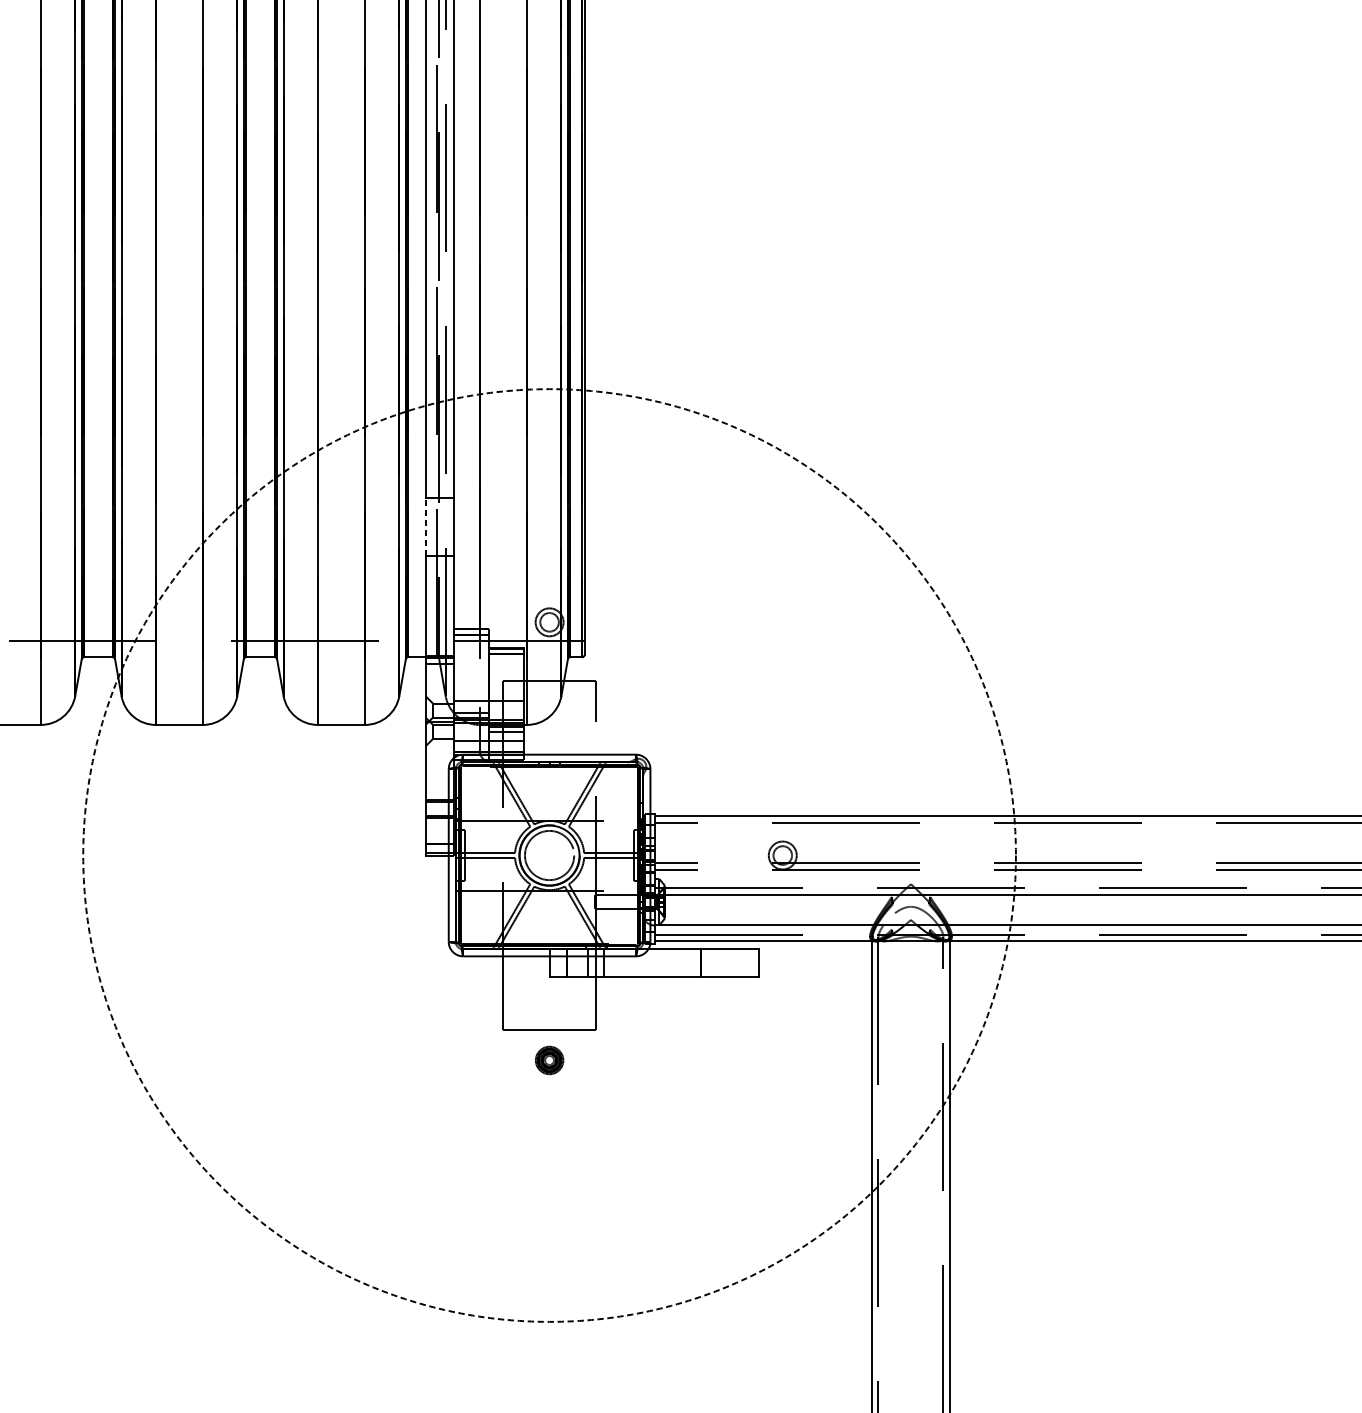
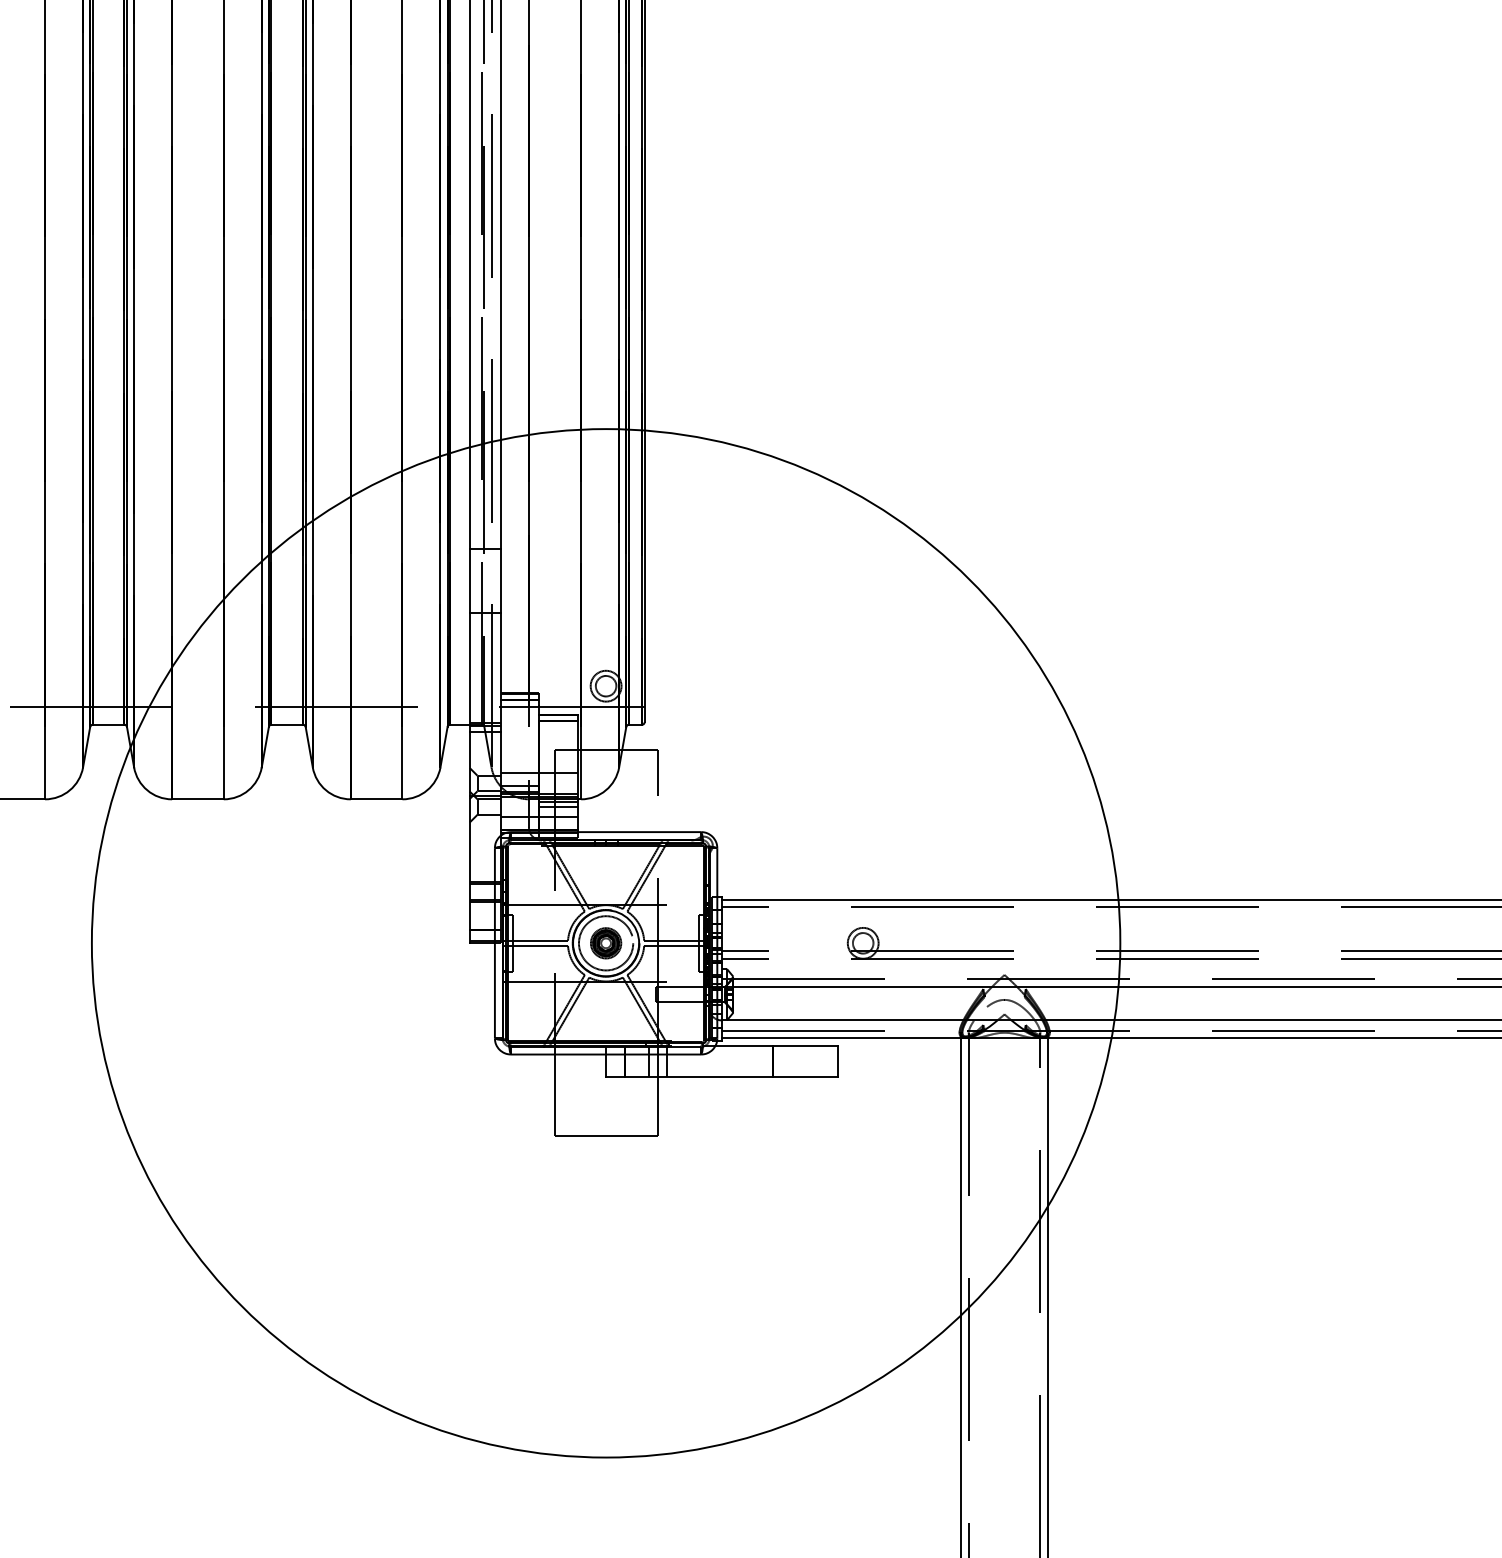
line: (425, 526) -> (469, 580), dashed -> solid
circle: (549, 855) -> (605, 943), dashed -> solid
part: (549, 1060) -> (606, 943), moved

